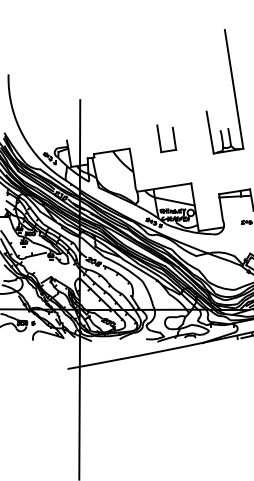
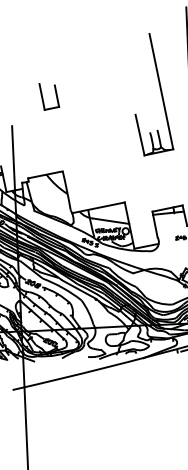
part: (232, 87) -> (159, 89), moved
part: (166, 138) -> (49, 96), moved

